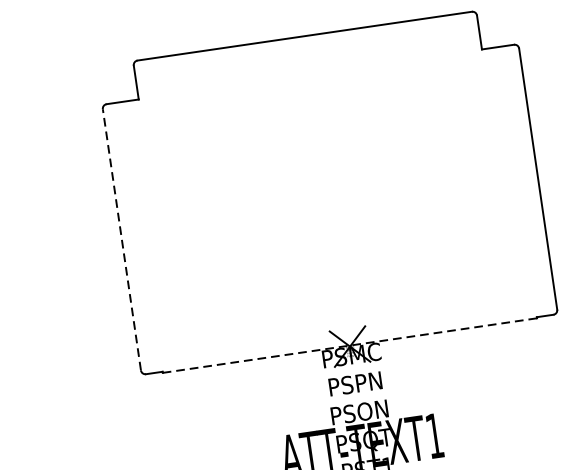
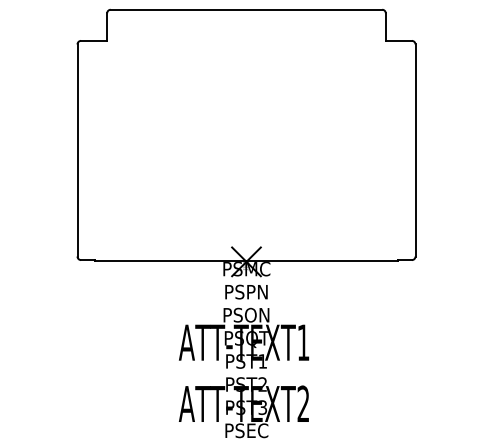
line: (121, 239) -> (77, 150), dashed -> solid
line: (350, 346) -> (246, 261), dashed -> solid

